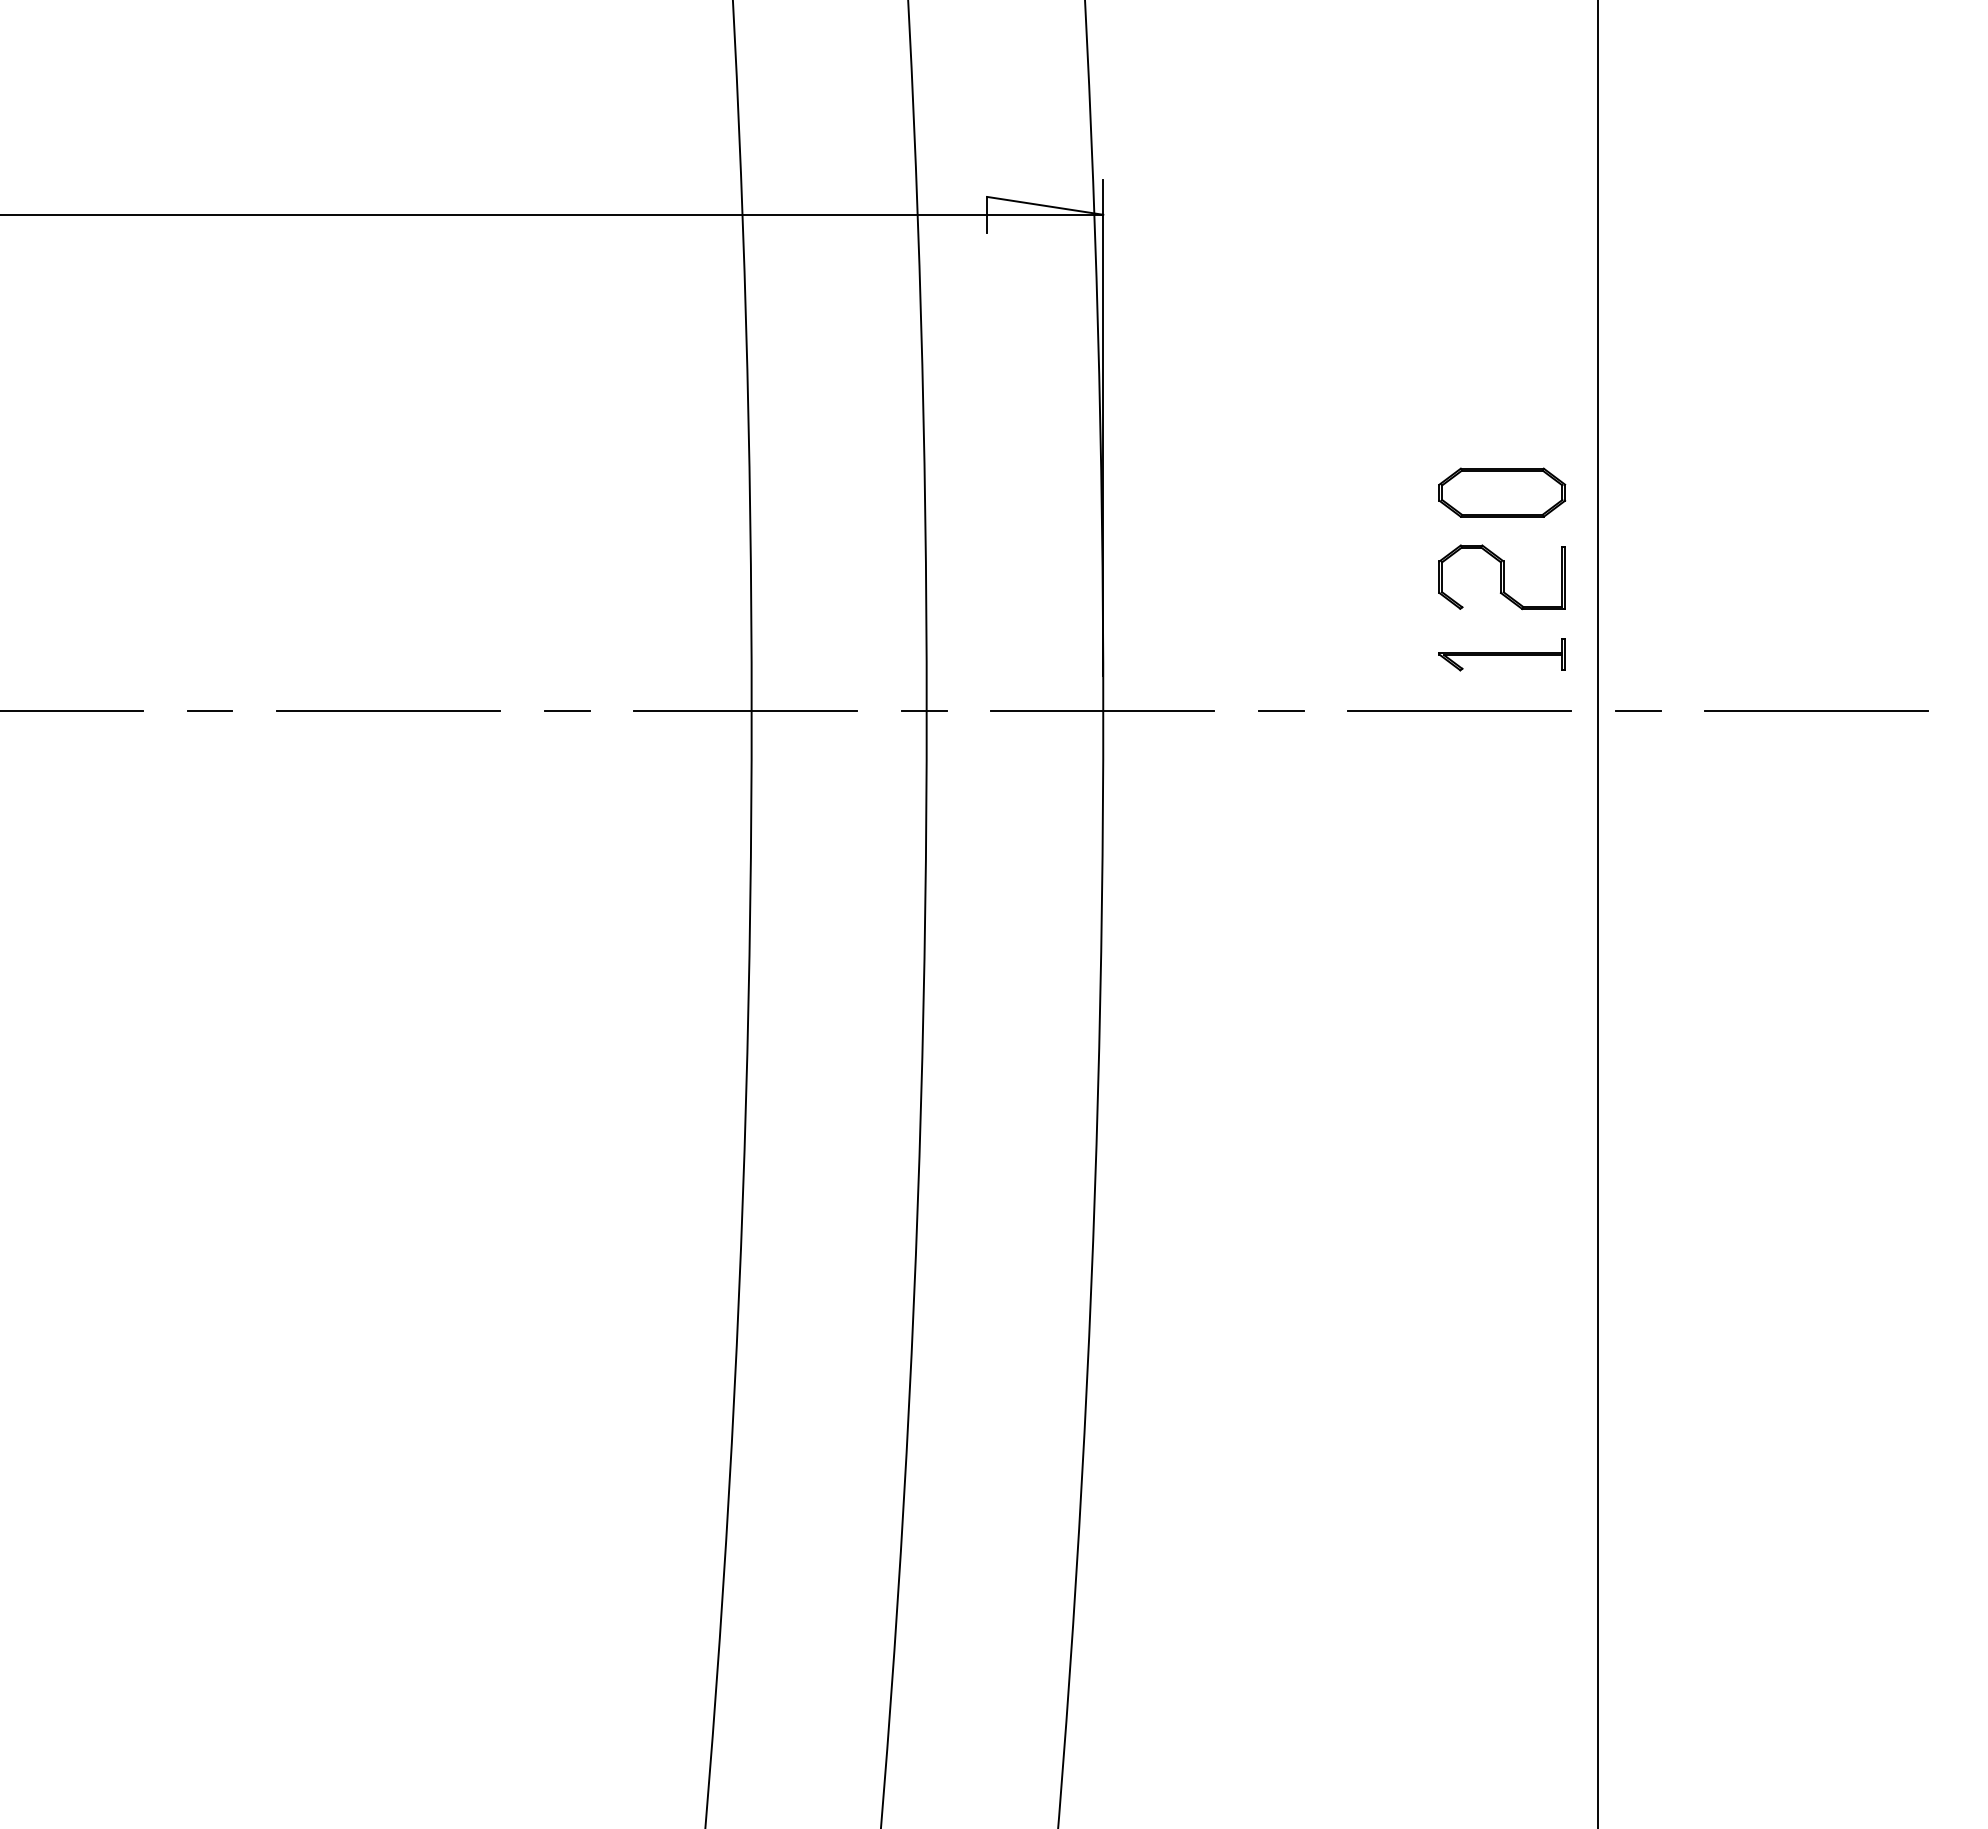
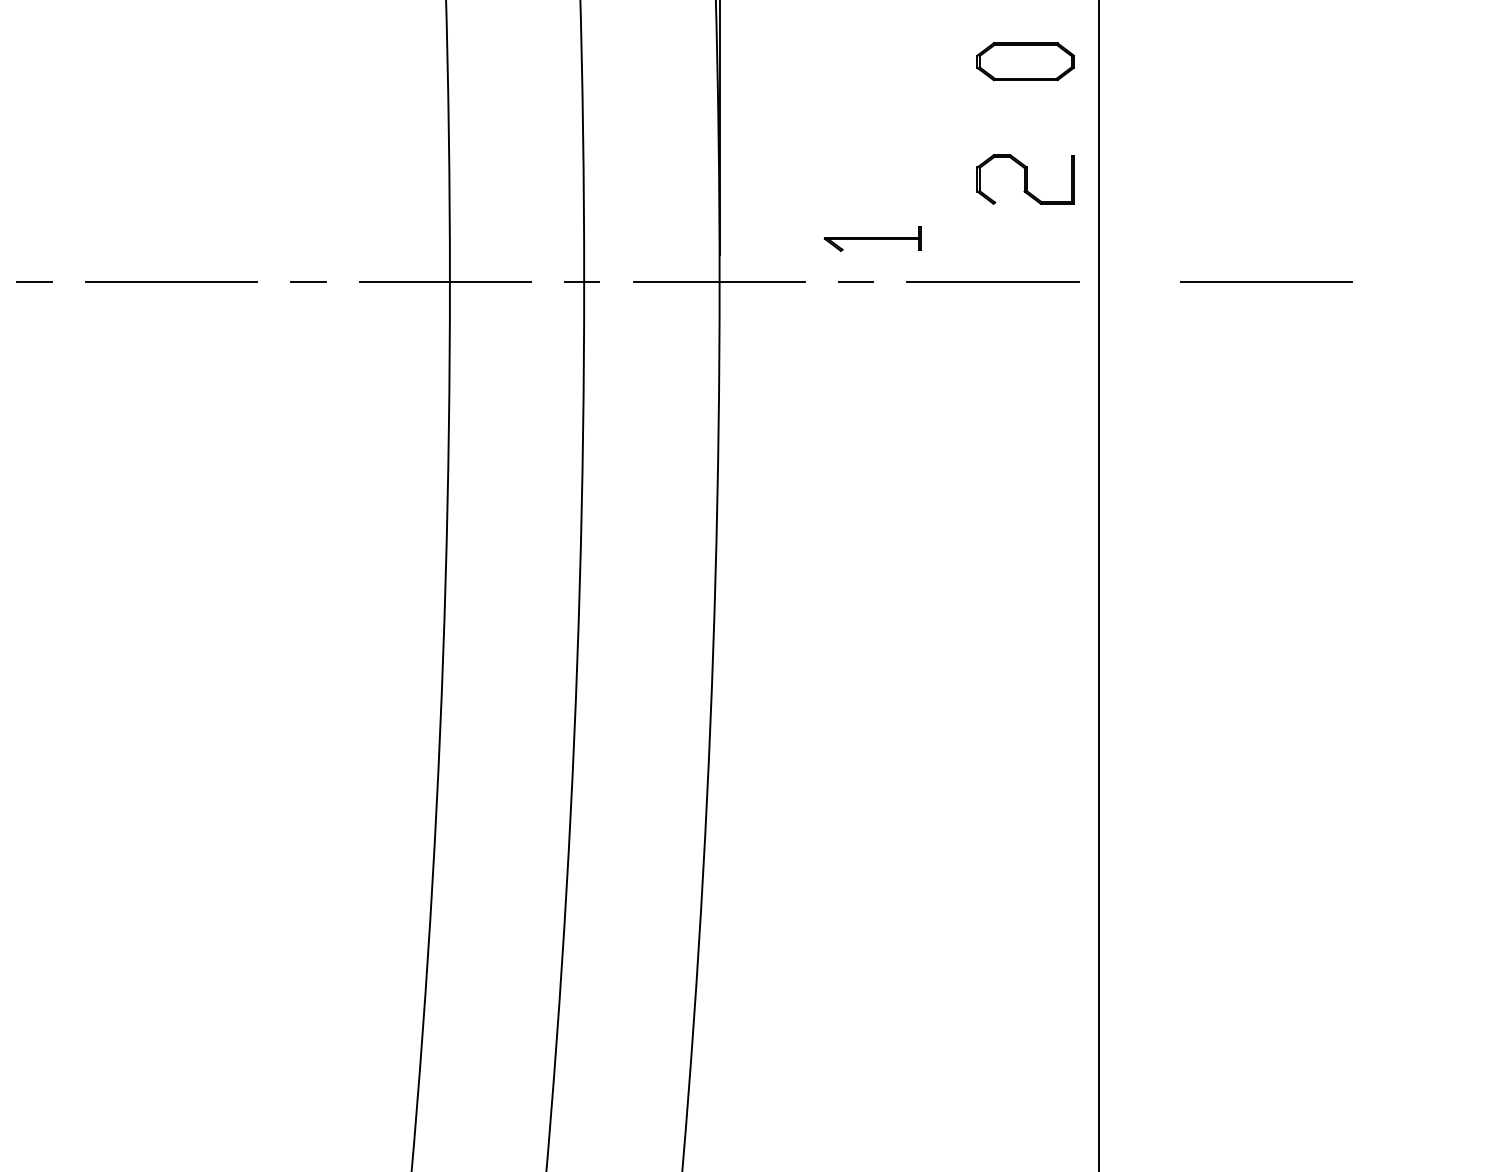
part: (1502, 492) -> (1025, 61), moved
part: (1501, 654) -> (872, 238), moved
line: (1637, 711) -> (1129, 282), removed

